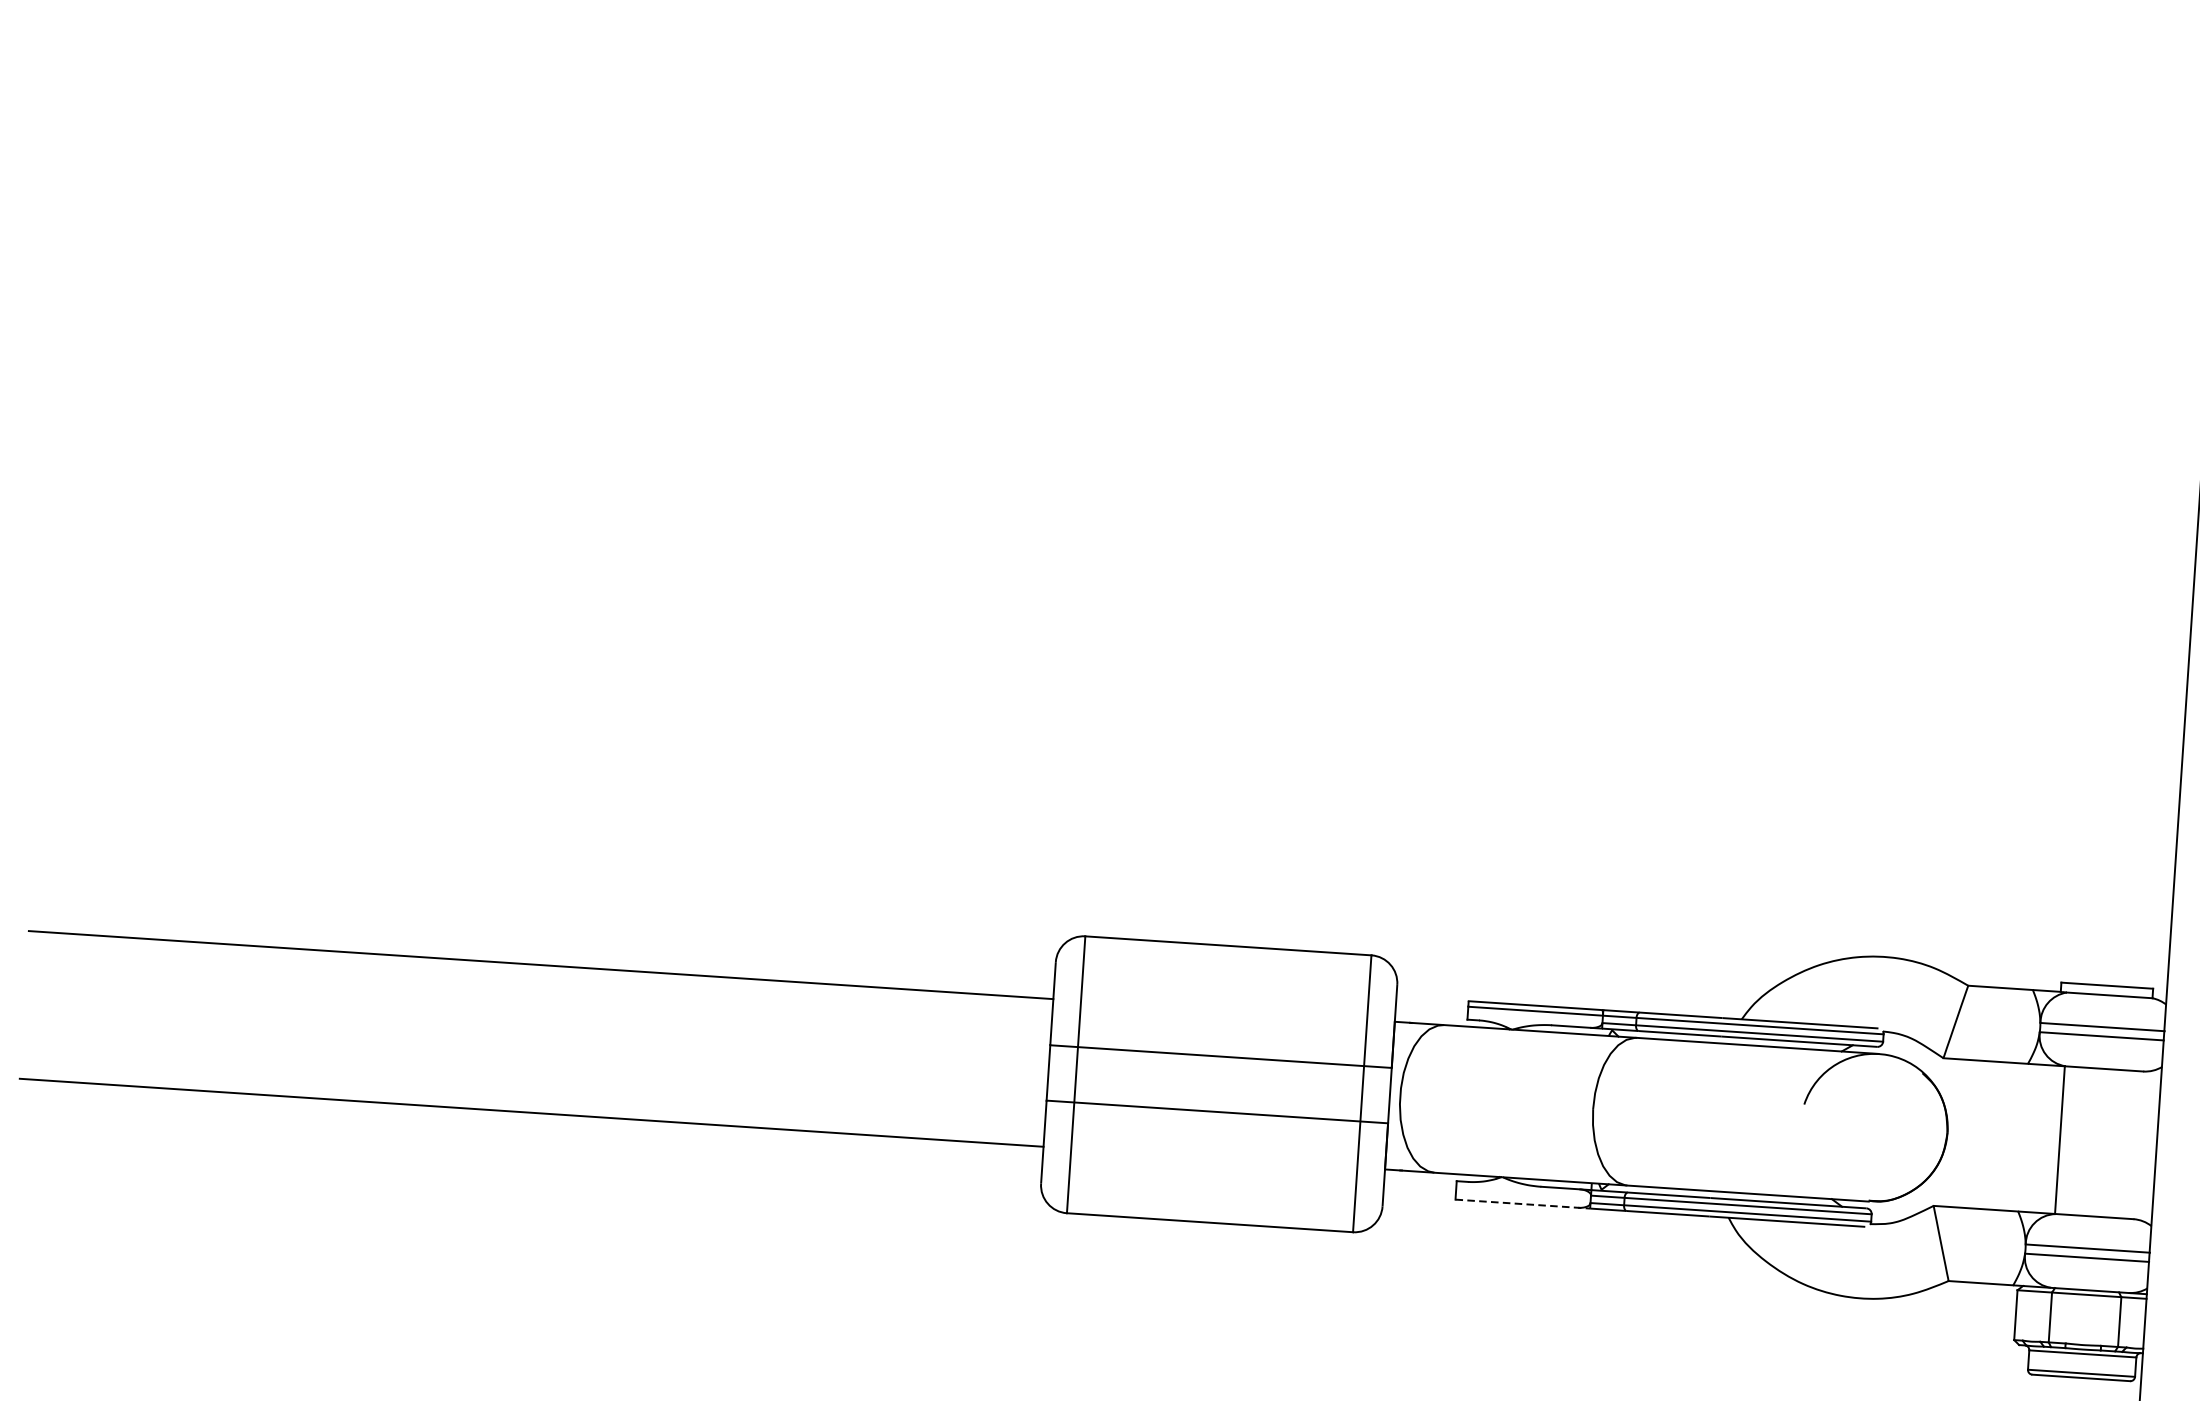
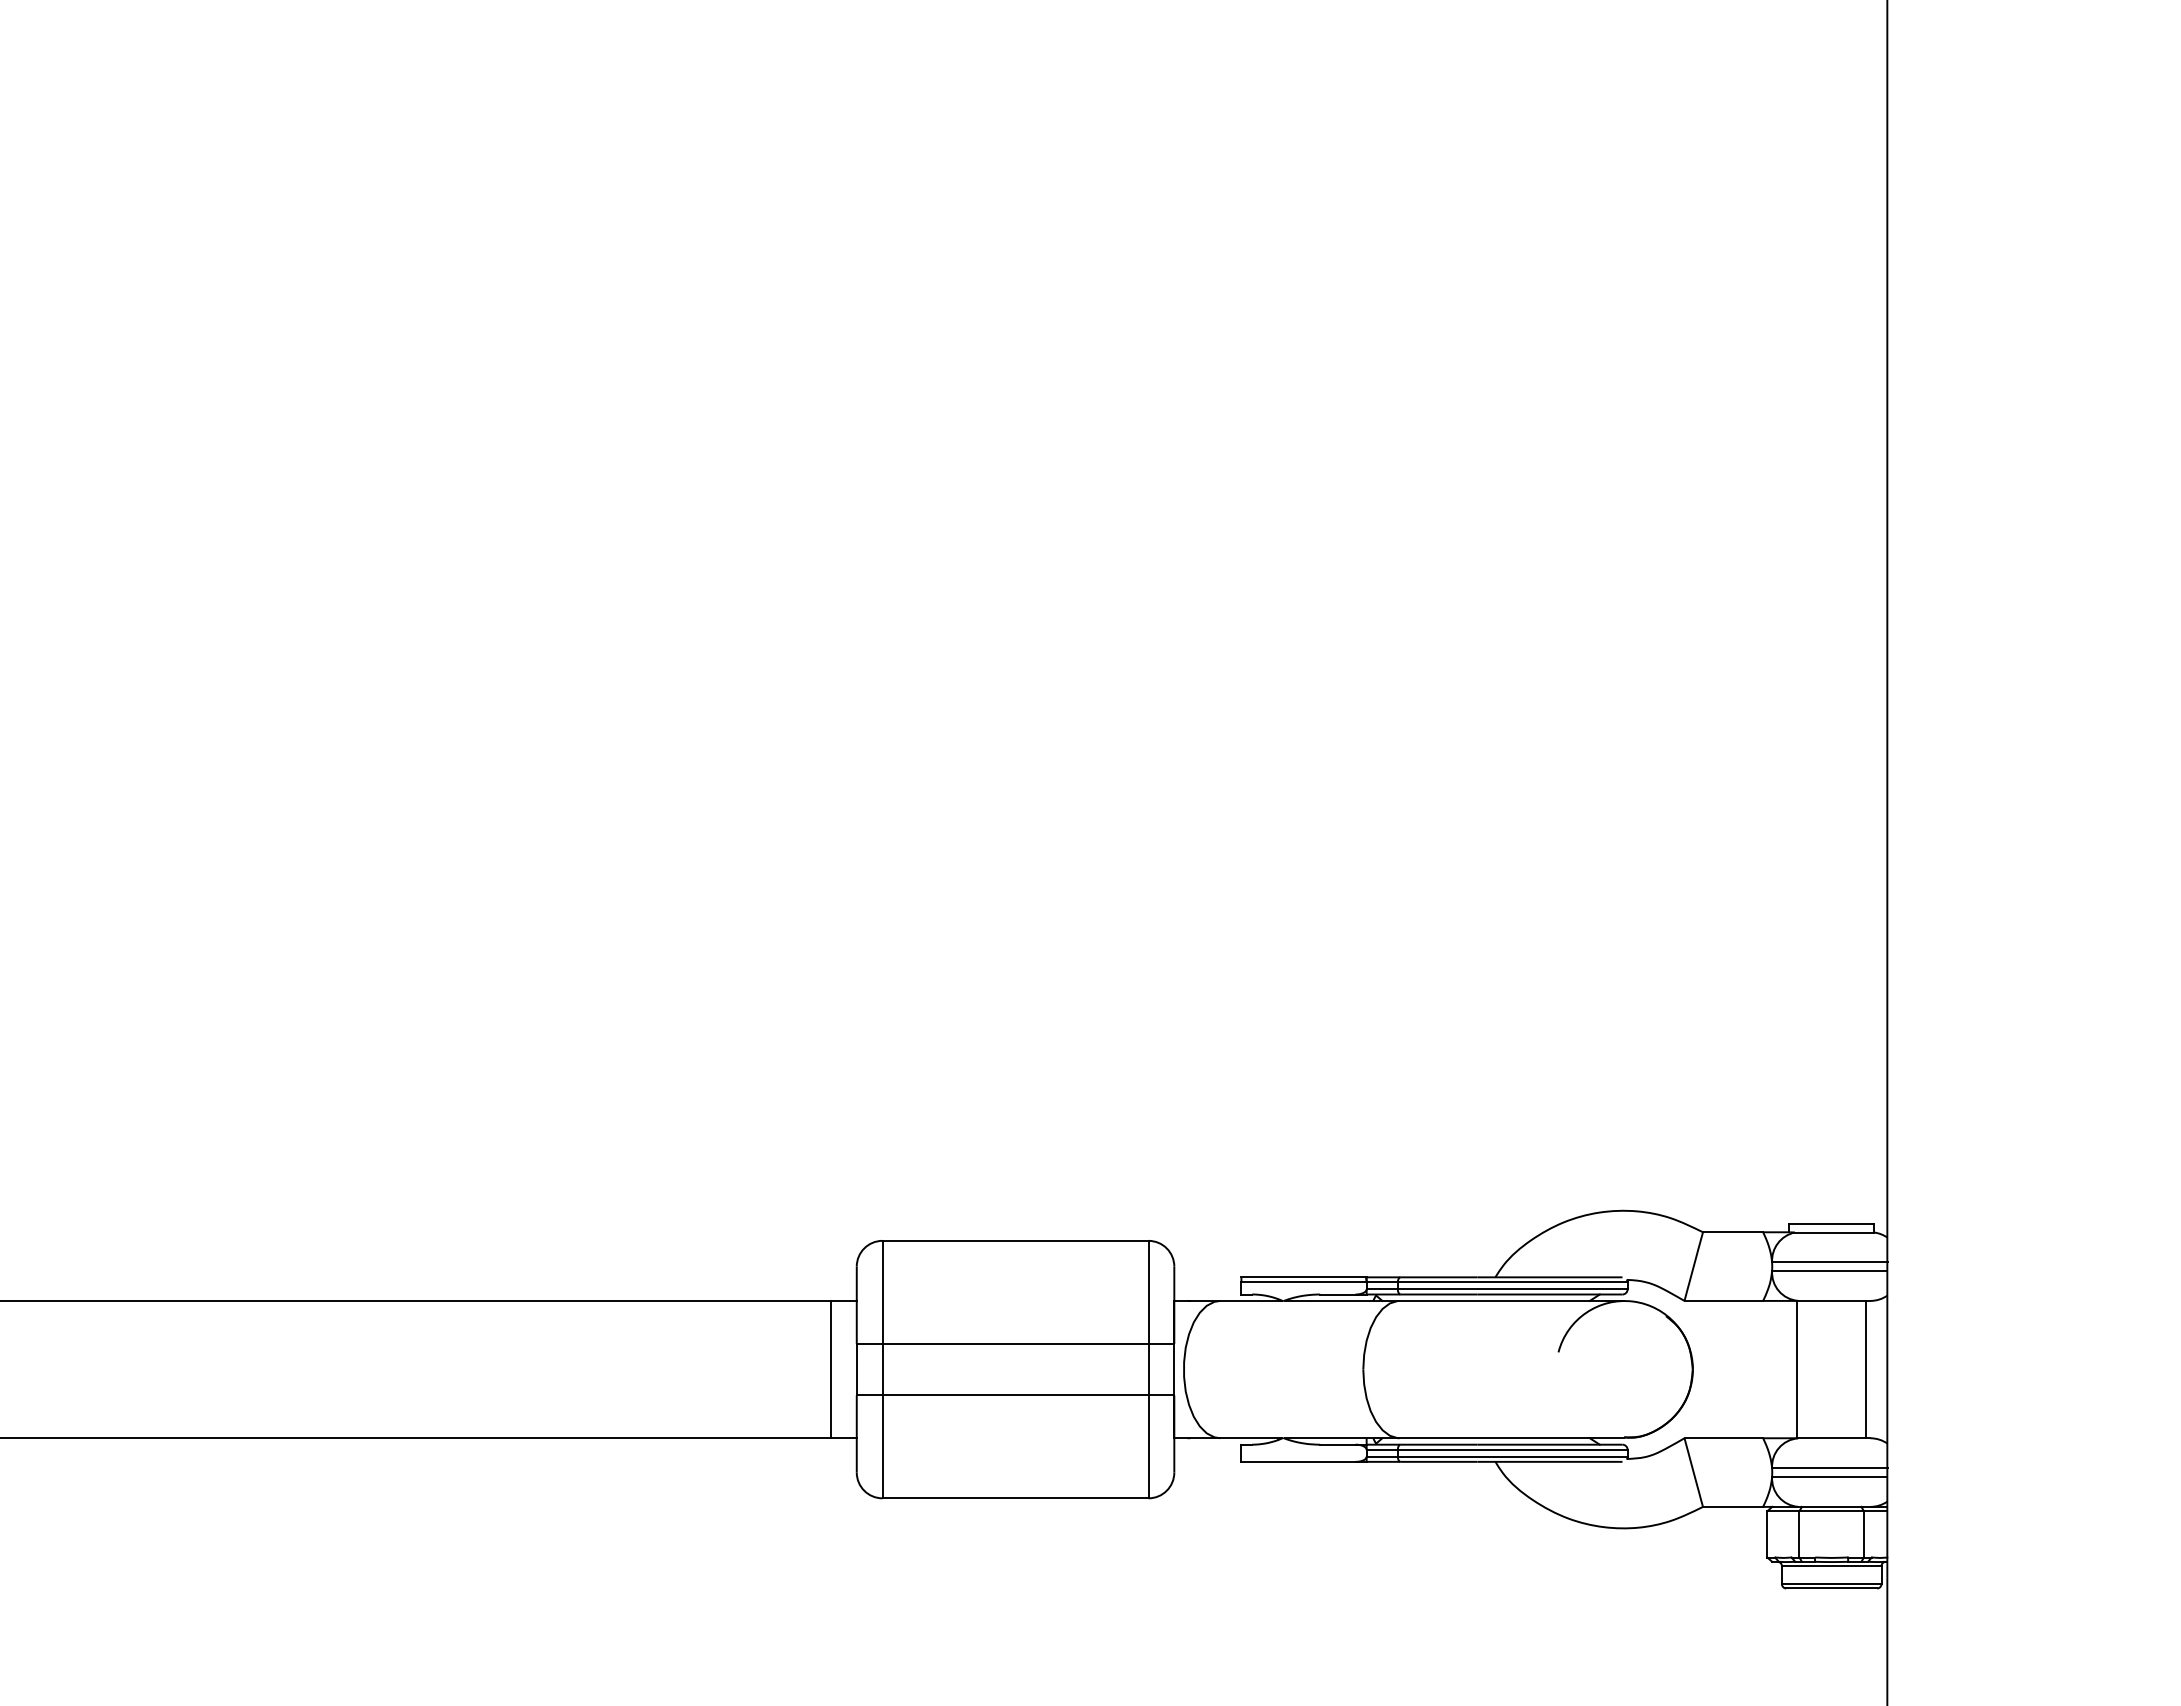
line: (1021, 1071) -> (831, 1369), added
line: (2134, 1144) -> (1866, 1369), added
line: (1523, 1203) -> (1304, 1461), dashed -> solid

